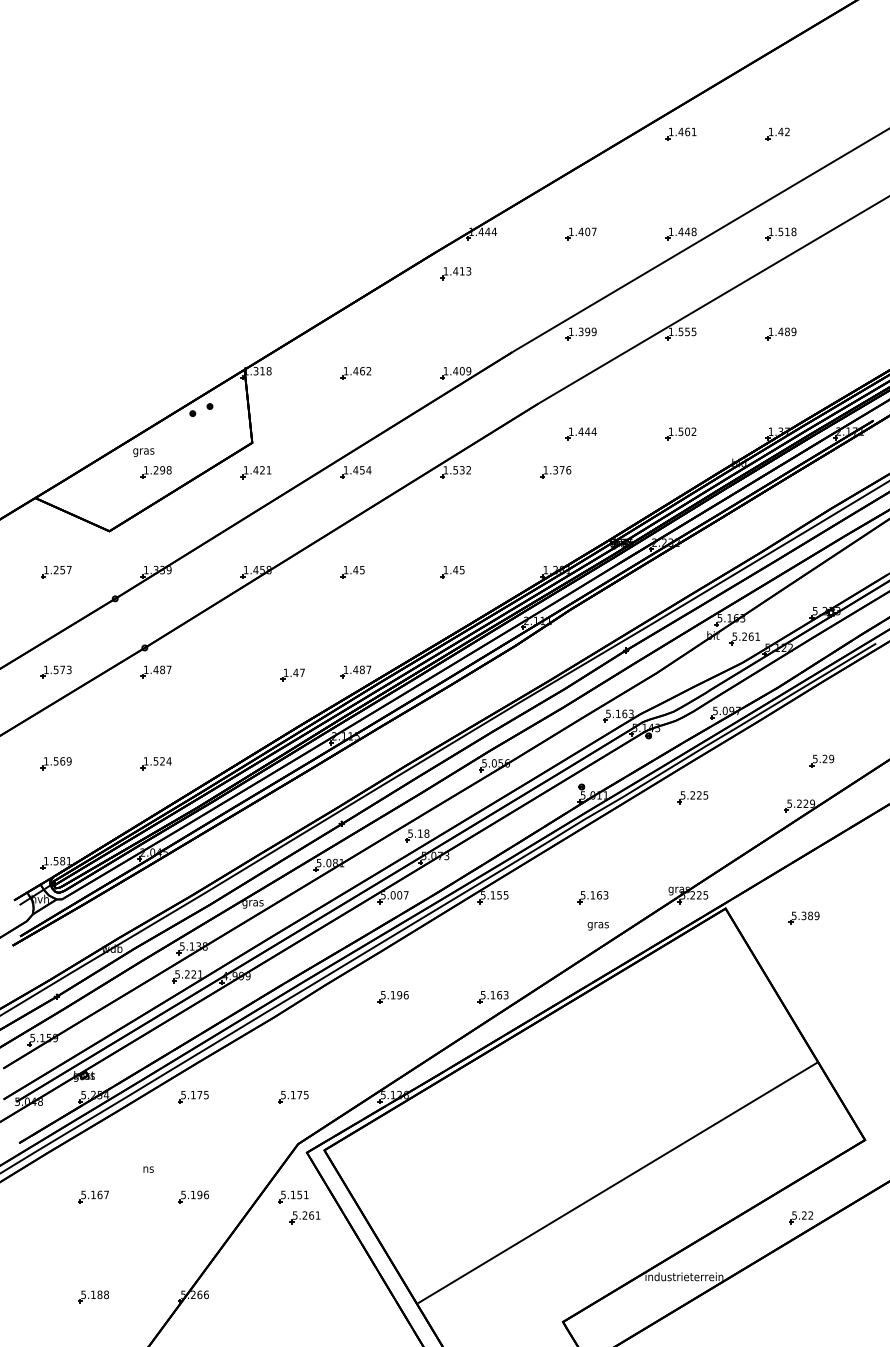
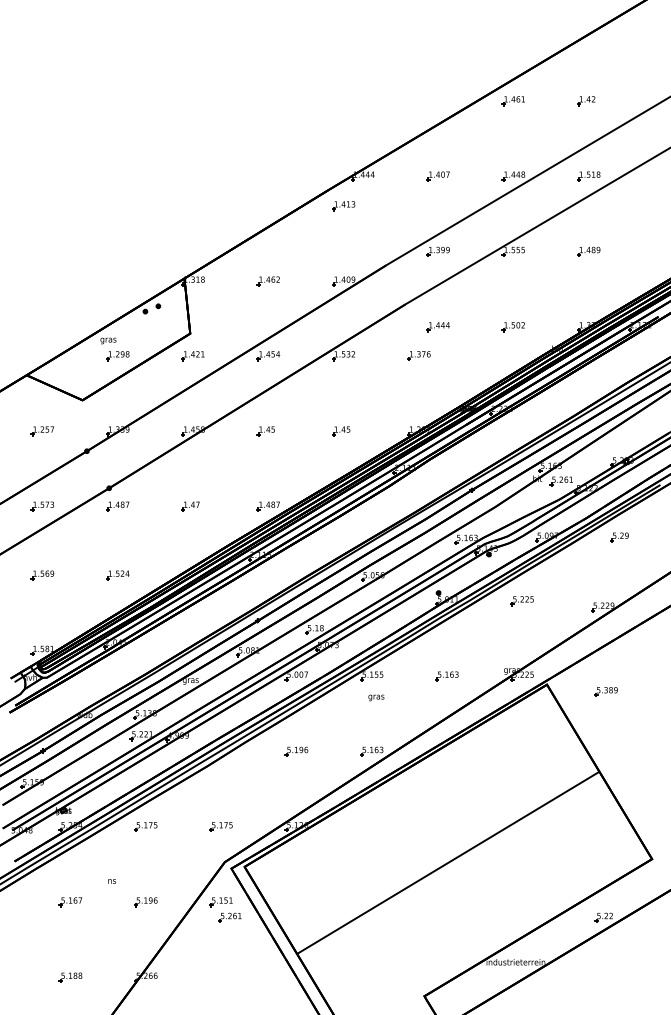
part: (292, 674) -> (190, 505), moved
part: (821, 760) -> (619, 536), moved
text: (597, 926) -> (375, 698), moved
line: (617, 1182) -> (448, 862), moved

